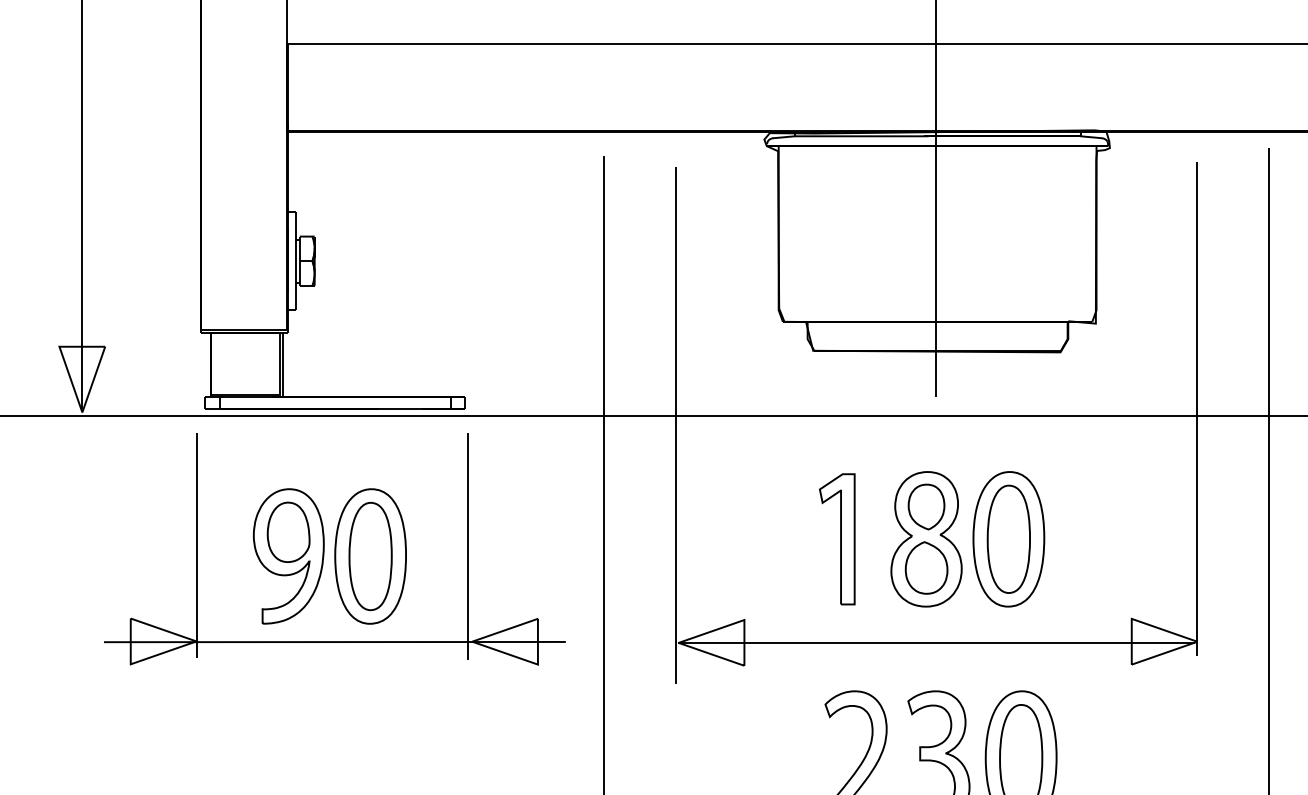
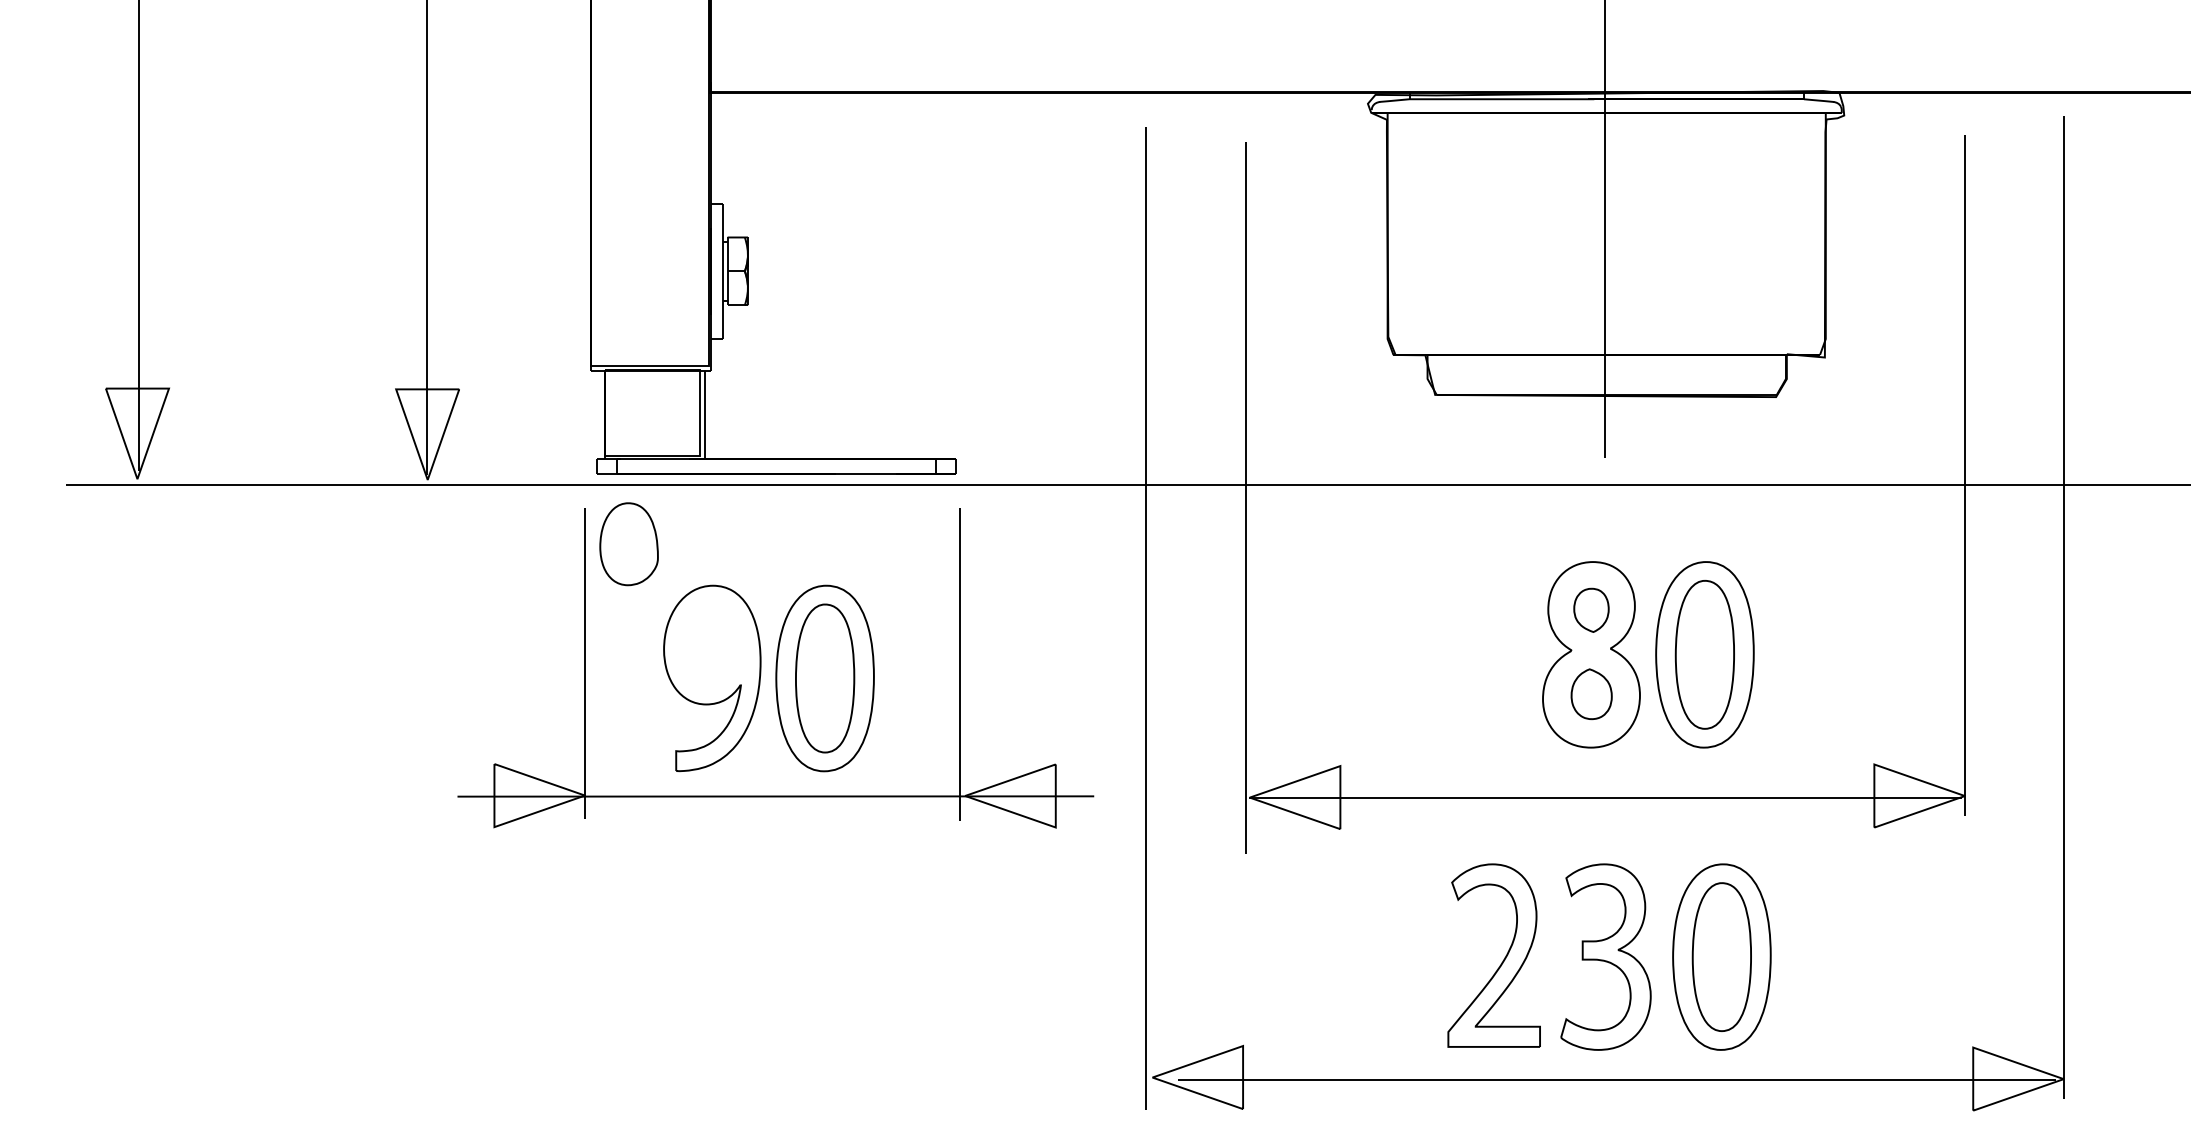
part: (926, 507) -> (1591, 610), size x0.7
part: (288, 532) -> (628, 544), moved
part: (837, 539) -> (1468, 654), removed
part: (926, 567) -> (1591, 693), size x0.7

